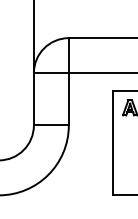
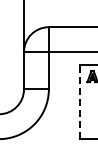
line: (111, 142) -> (79, 101), solid -> dashed

